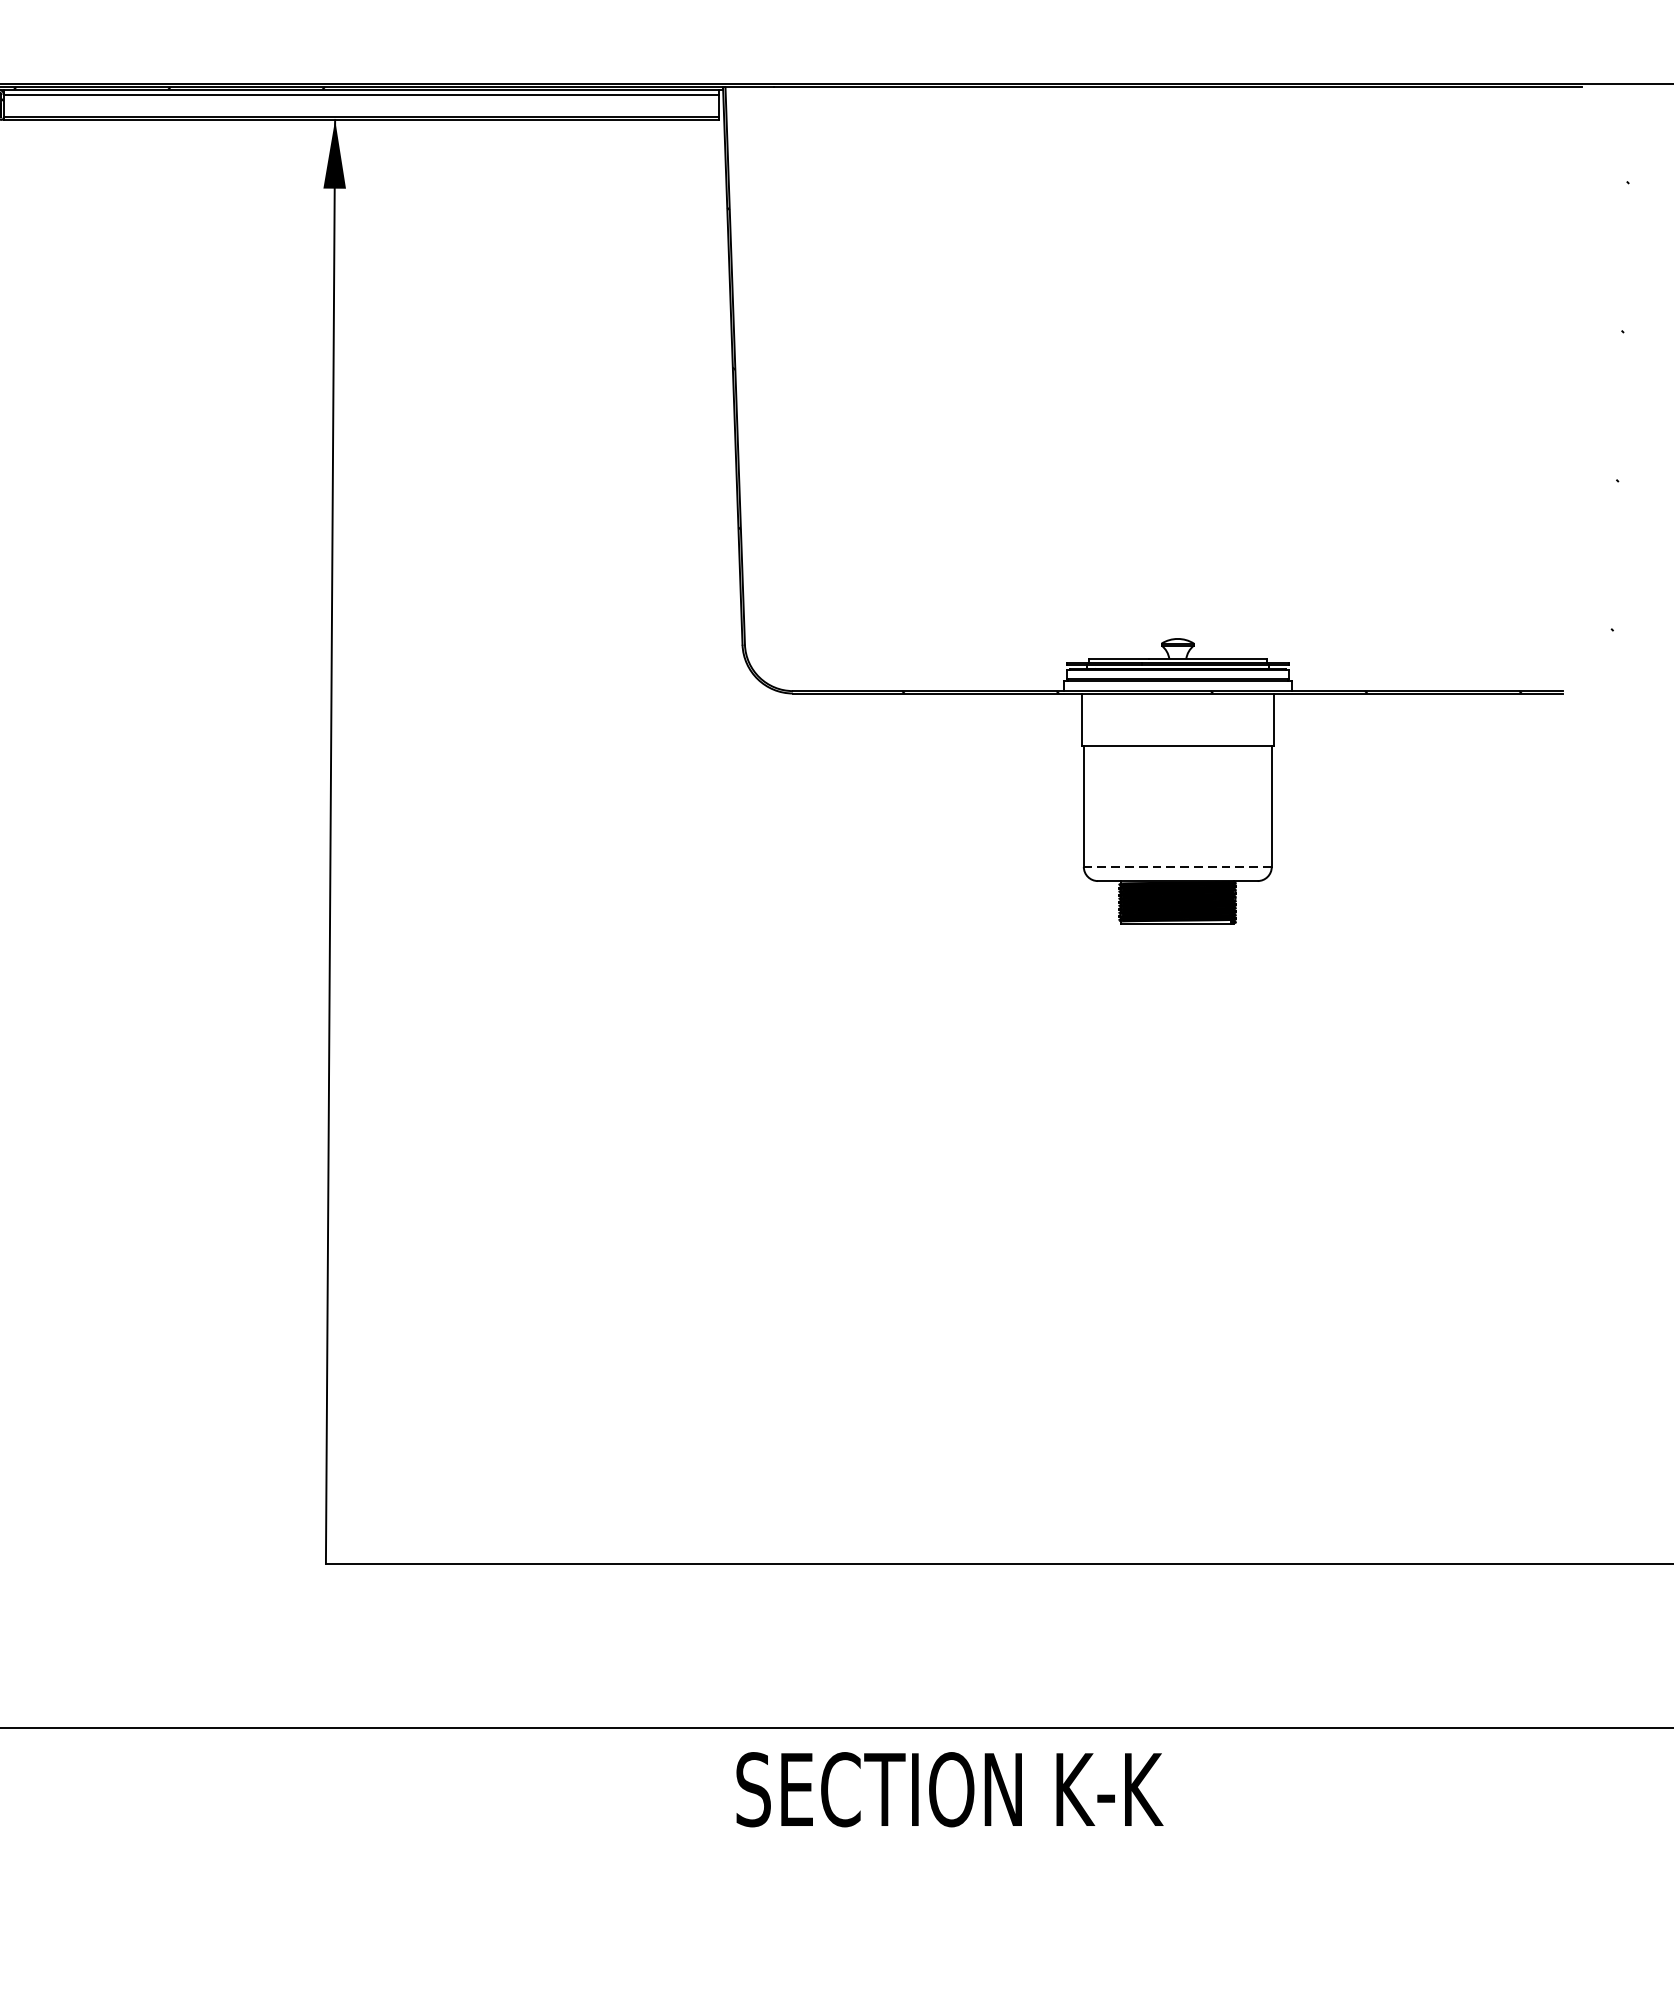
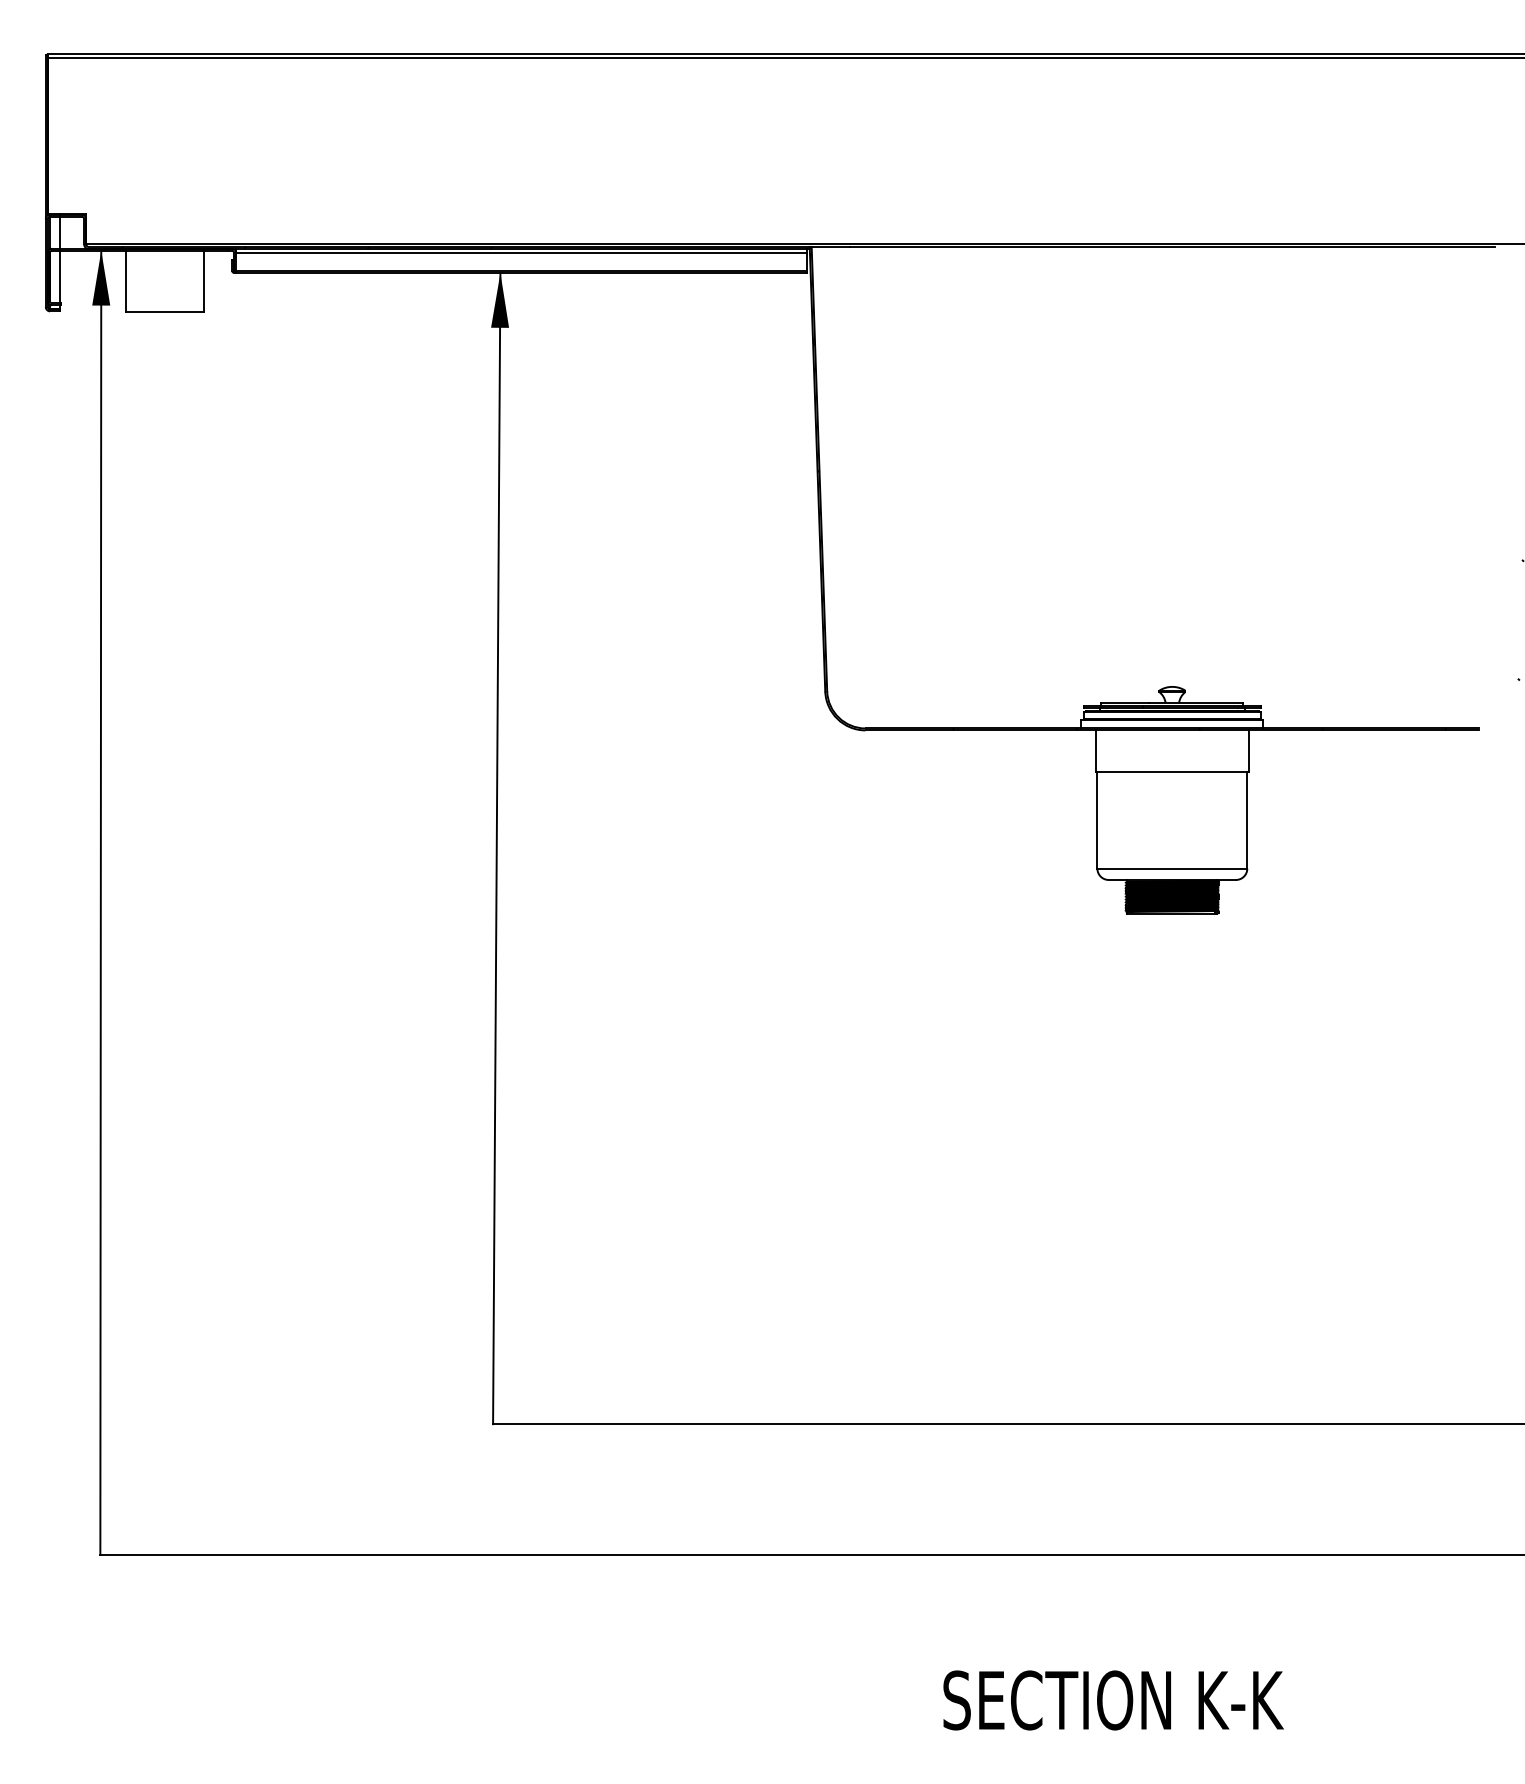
line: (1177, 866) -> (1172, 868), dashed -> solid
text: (949, 1789) -> (1113, 1700), moved

